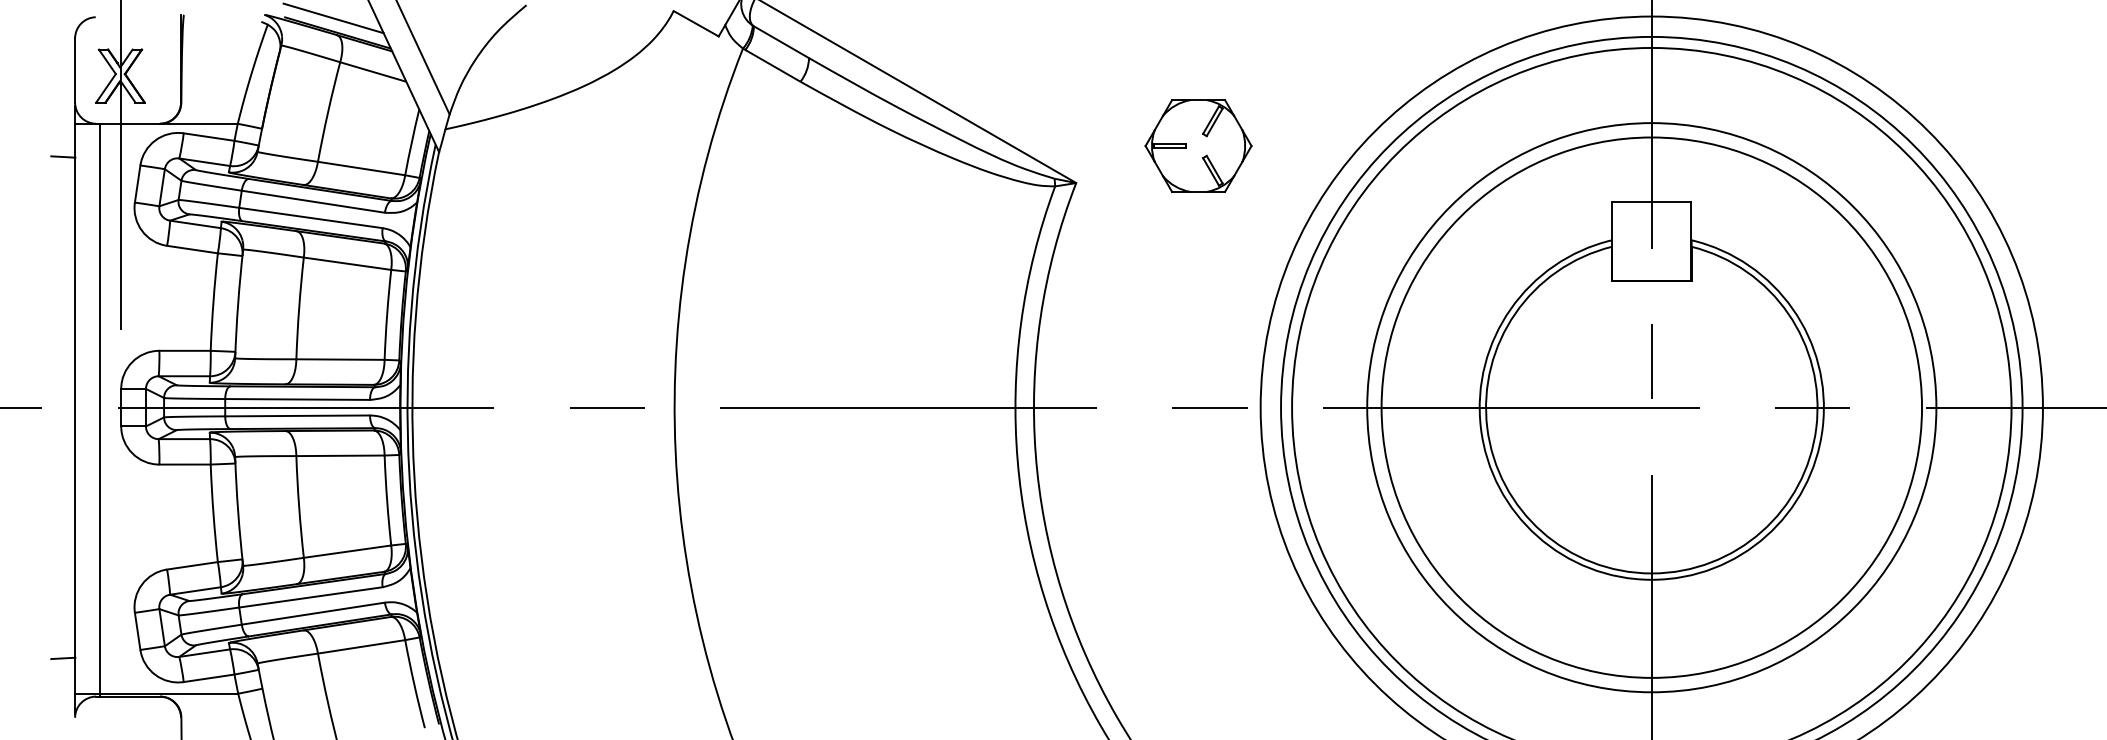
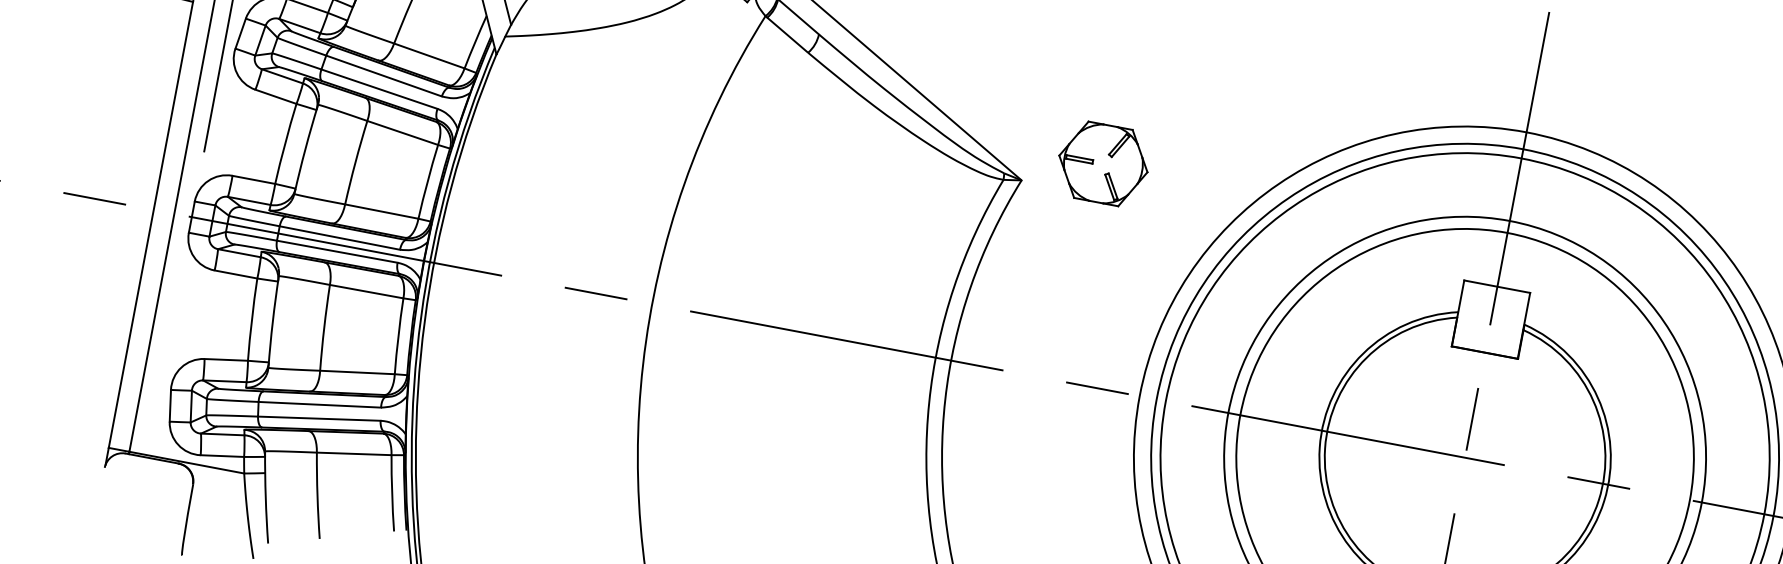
part: (1198, 145) -> (1103, 163), moved
line: (63, 658) -> (104, 416), removed

